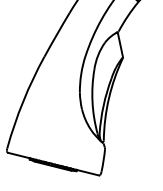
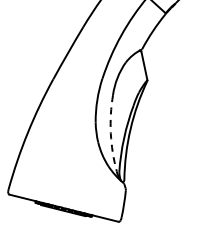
arc: (92, 101) -> (110, 133), solid -> dashed

